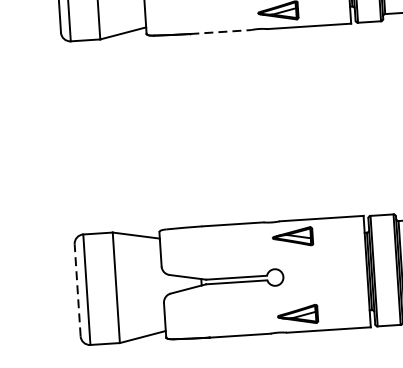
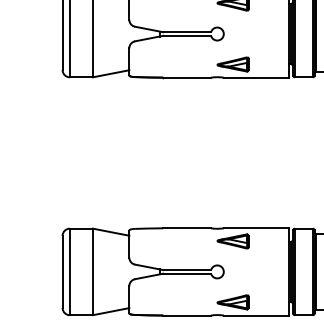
line: (221, 31) -> (187, 77), dashed -> solid
line: (77, 289) -> (62, 271), dashed -> solid

